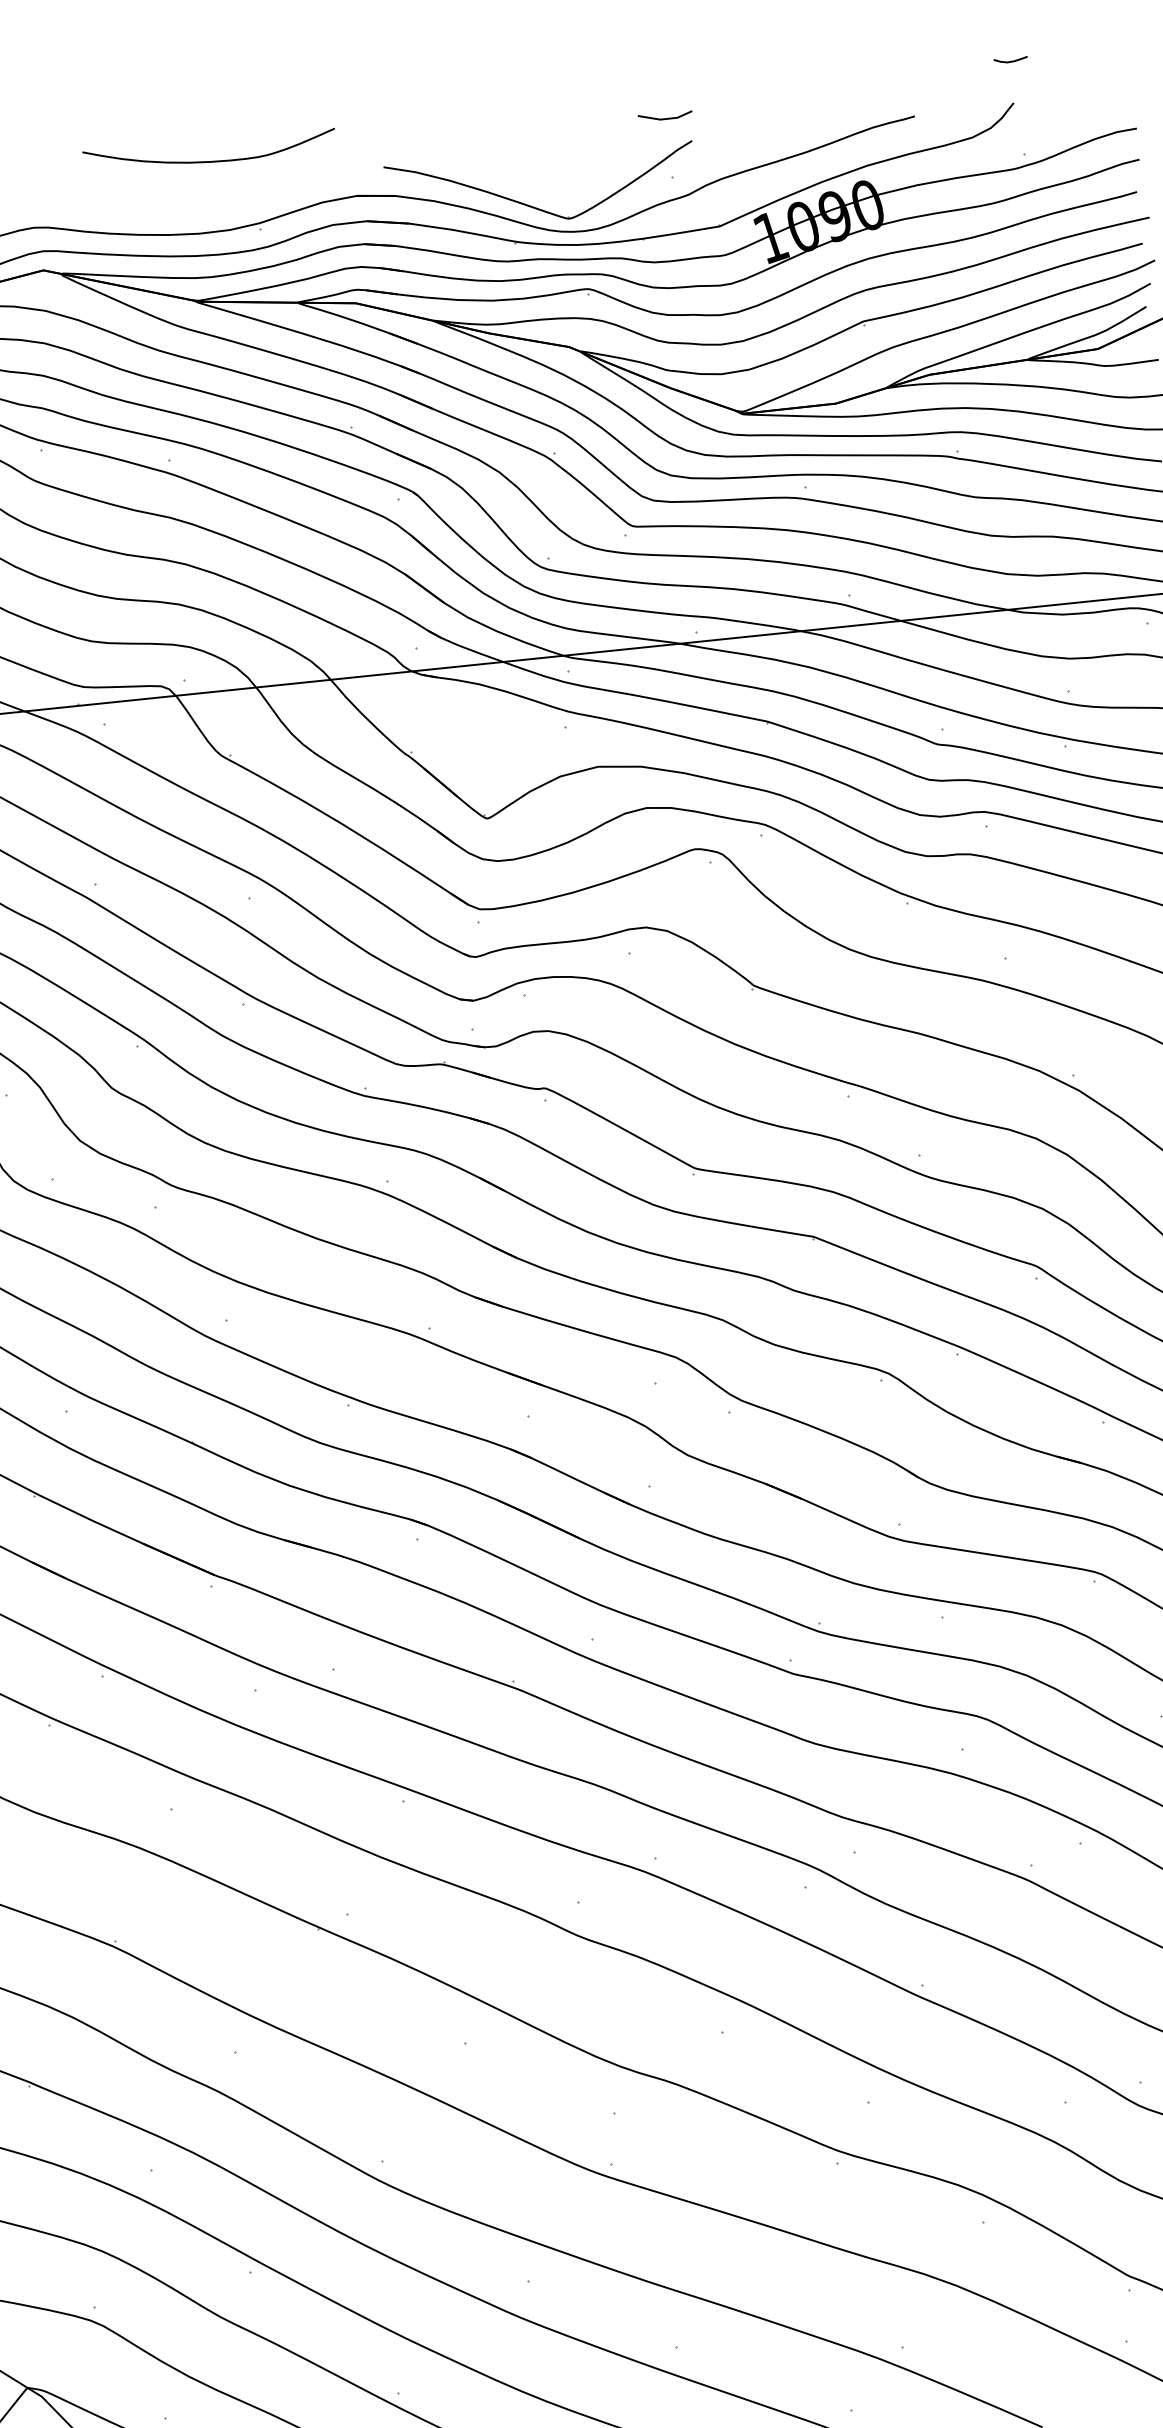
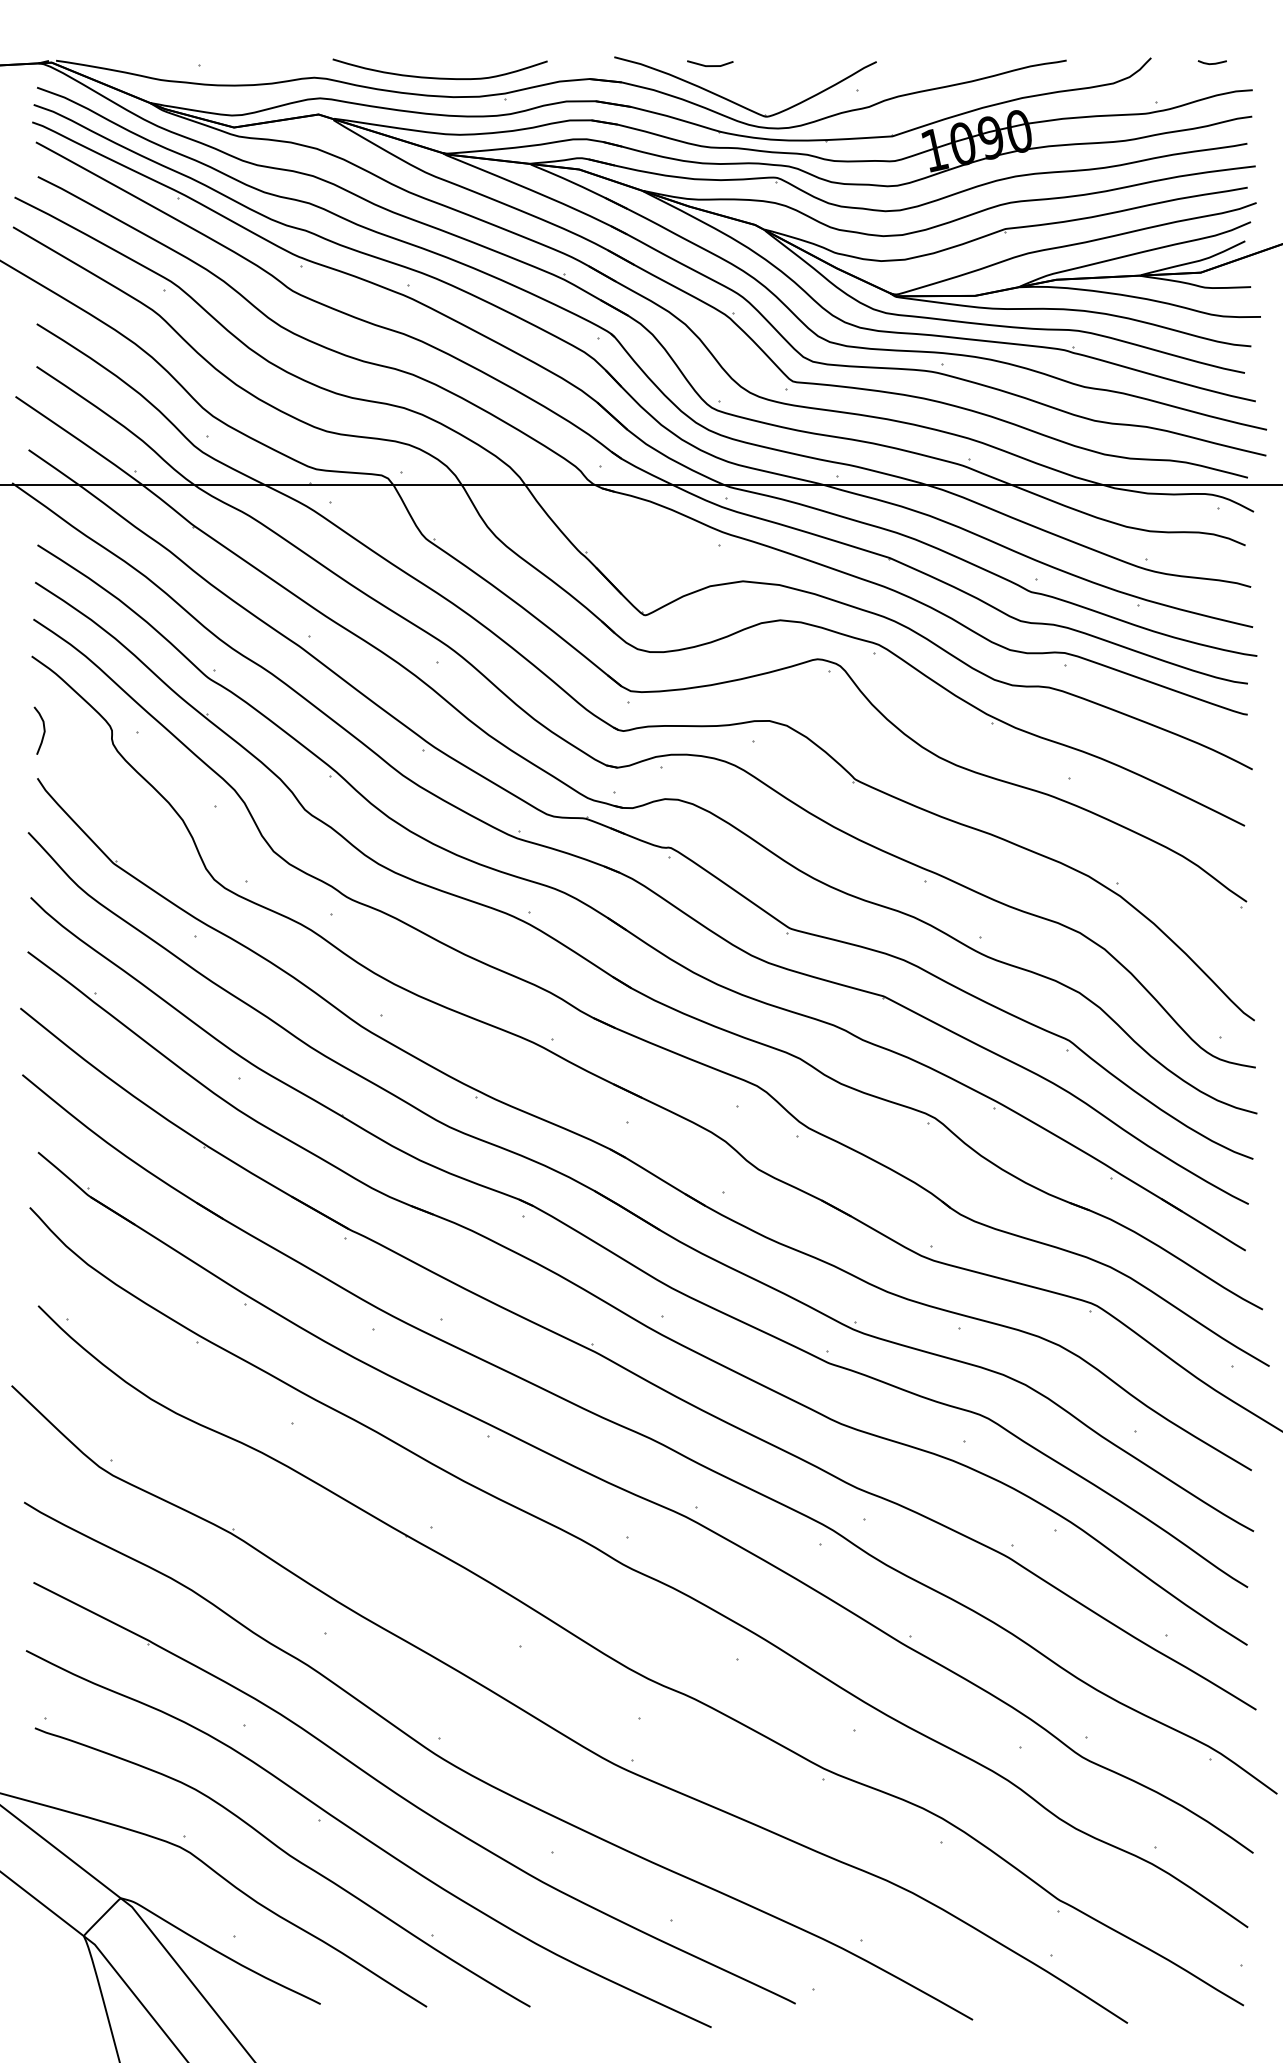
curve: (1009, 61) -> (1211, 63), moved
line: (665, 118) -> (710, 65), moved
curve: (209, 160) -> (439, 77), moved

